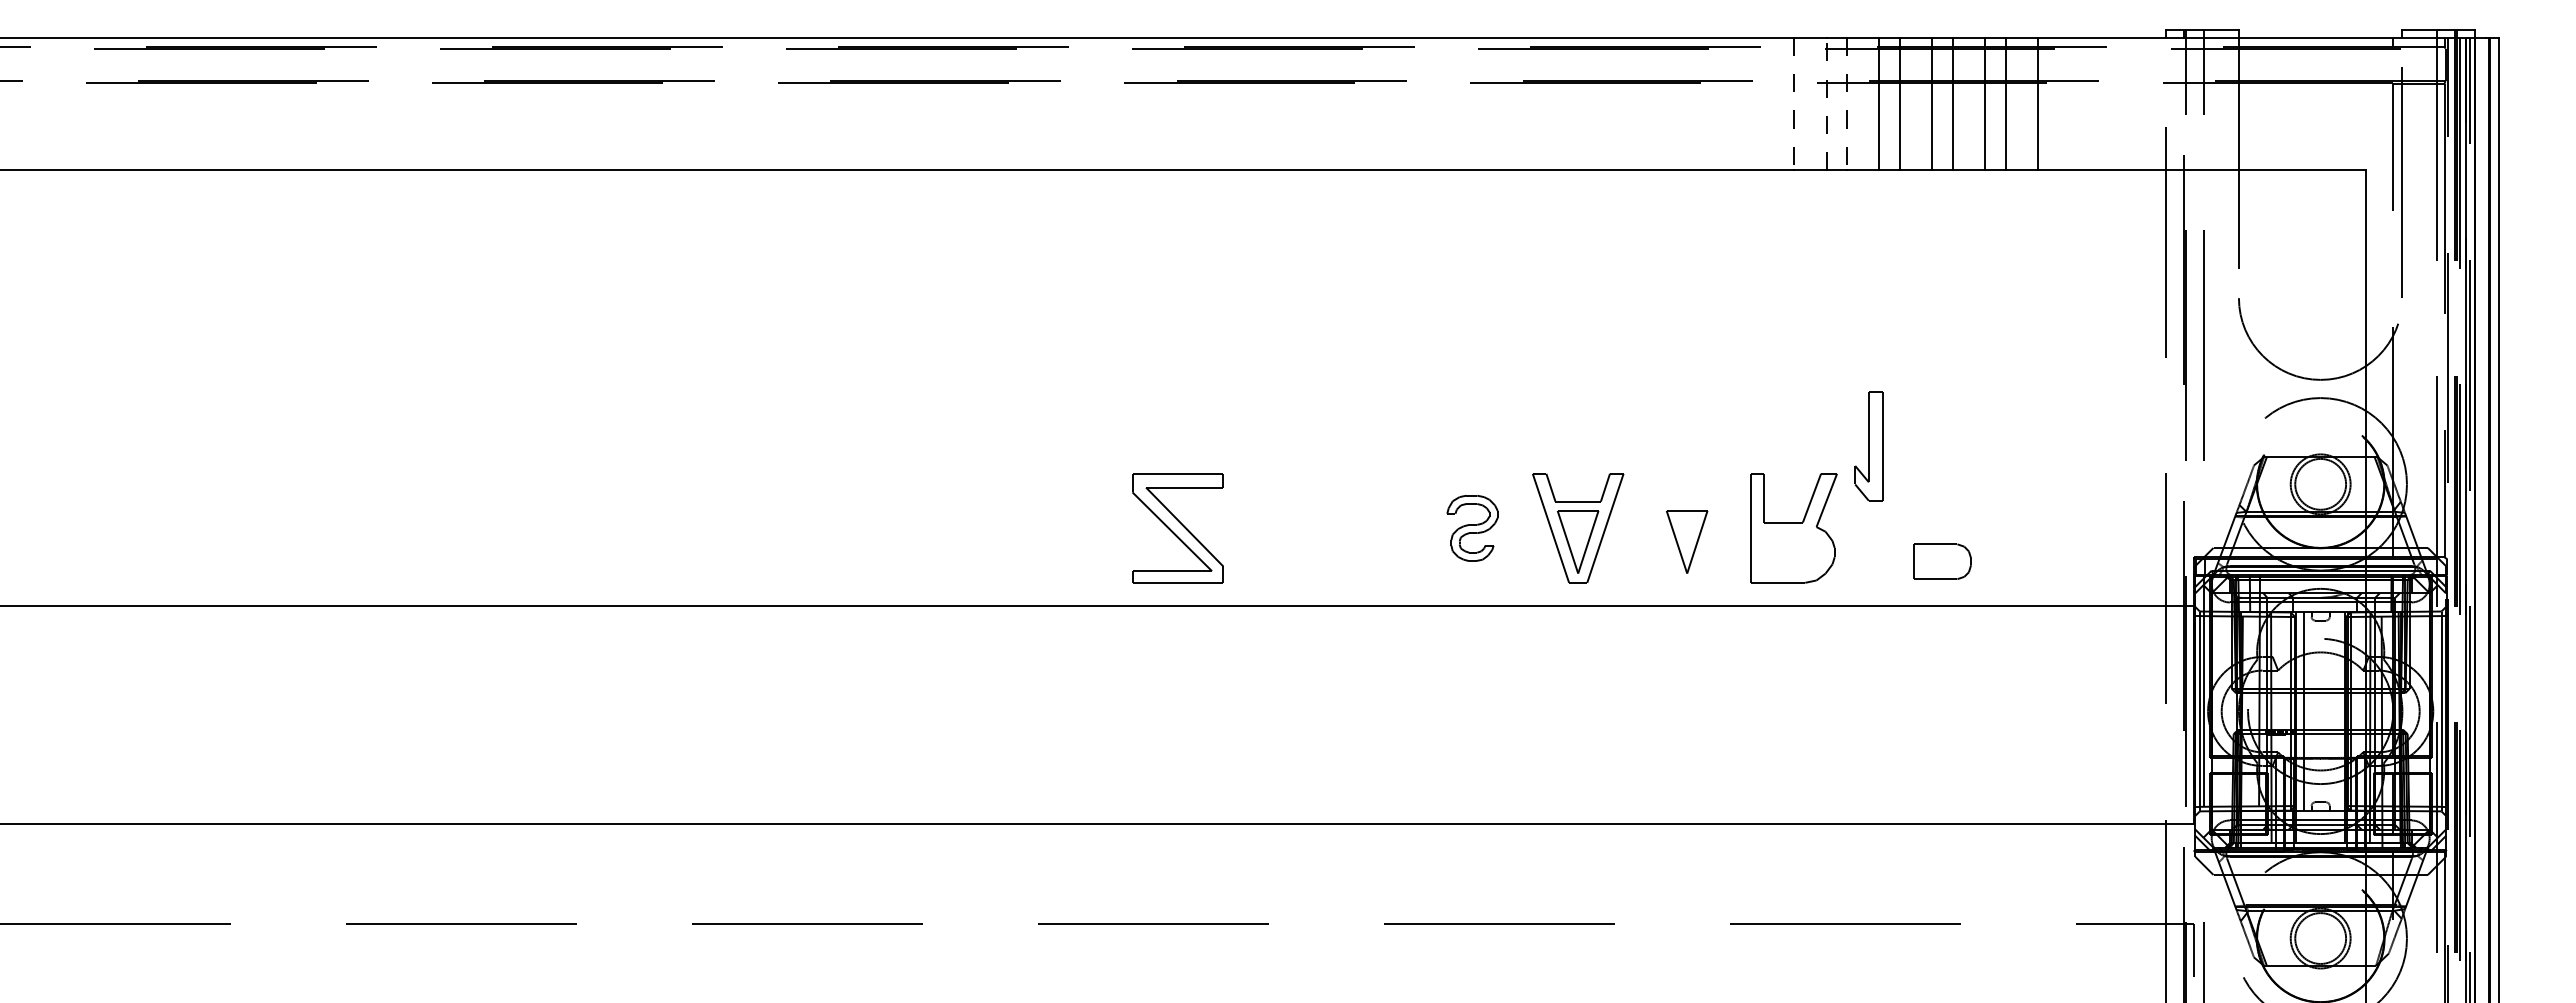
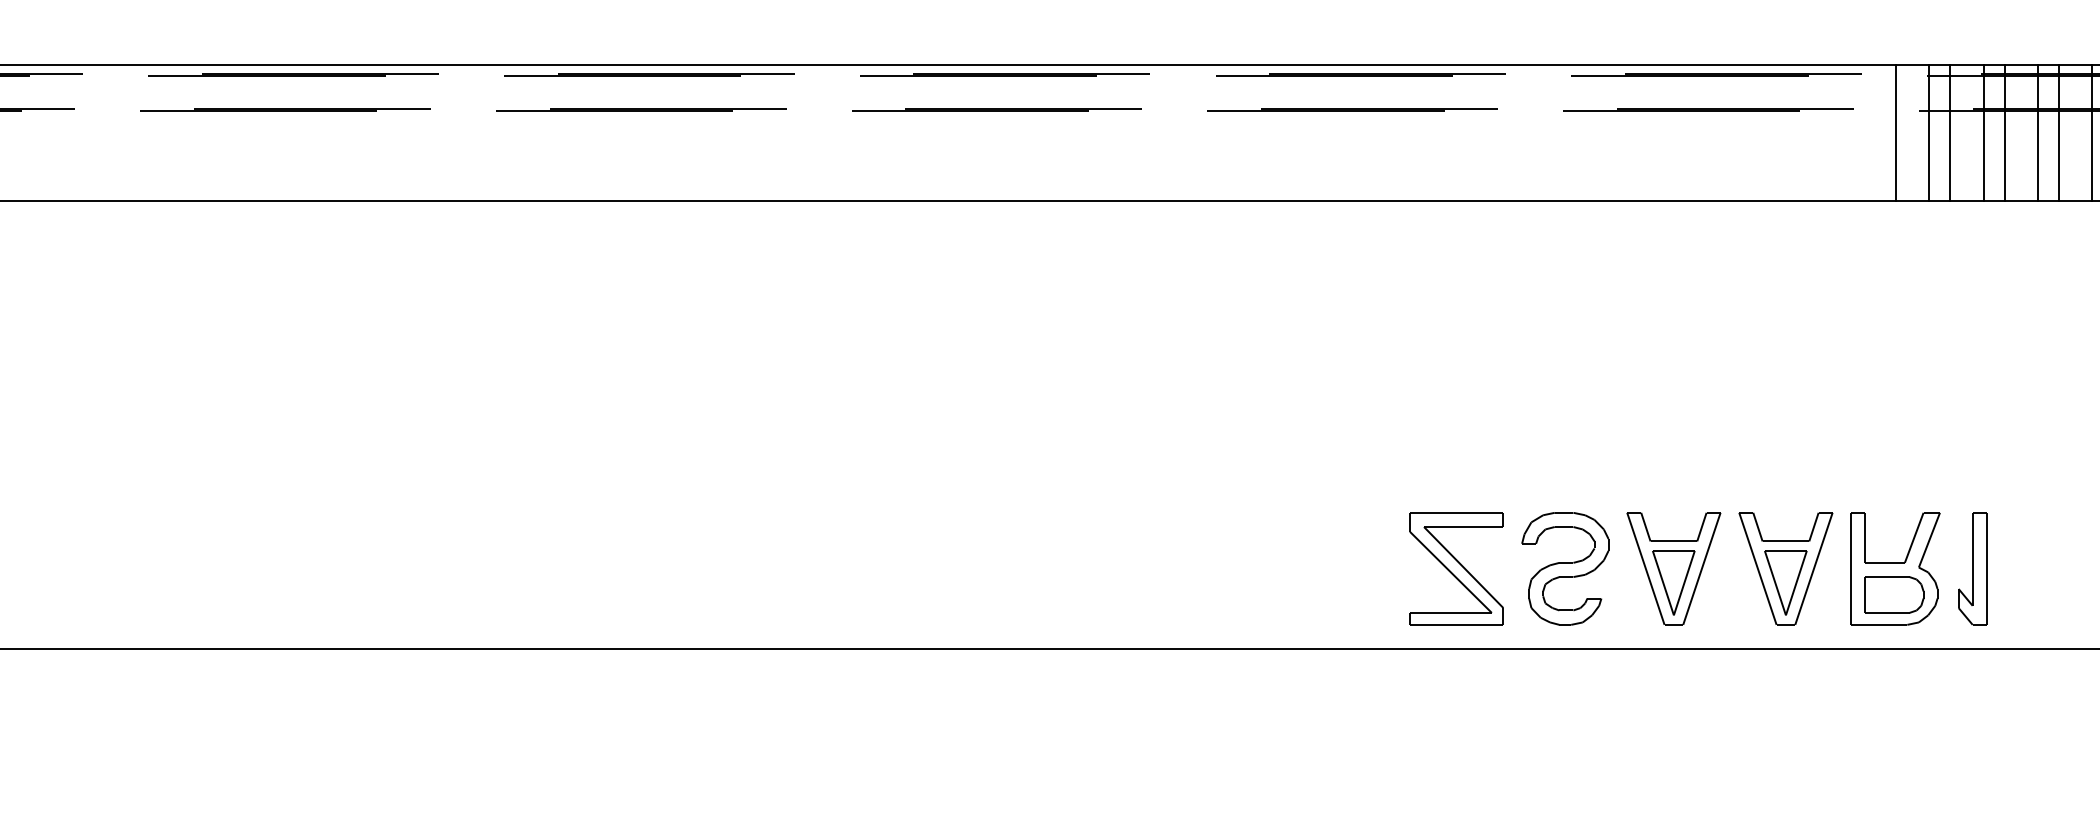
line: (1826, 103) -> (1929, 132), dashed -> solid
line: (1794, 104) -> (1896, 133), dashed -> solid
line: (1847, 104) -> (1950, 133), dashed -> solid
part: (1868, 446) -> (1972, 569), moved
part: (1177, 528) -> (1456, 569), moved
part: (1472, 528) -> (1565, 569), size x1.67
part: (1687, 528) -> (1786, 569), added
part: (1942, 561) -> (1894, 594), moved

